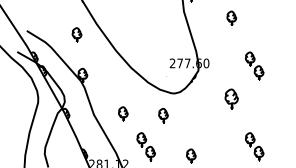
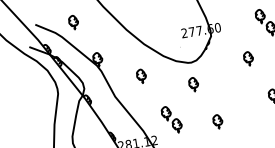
part: (76, 34) -> (73, 22), moved
part: (231, 98) -> (248, 58), size x0.71
part: (123, 113) -> (141, 75), moved
part: (163, 115) -> (193, 84), moved

